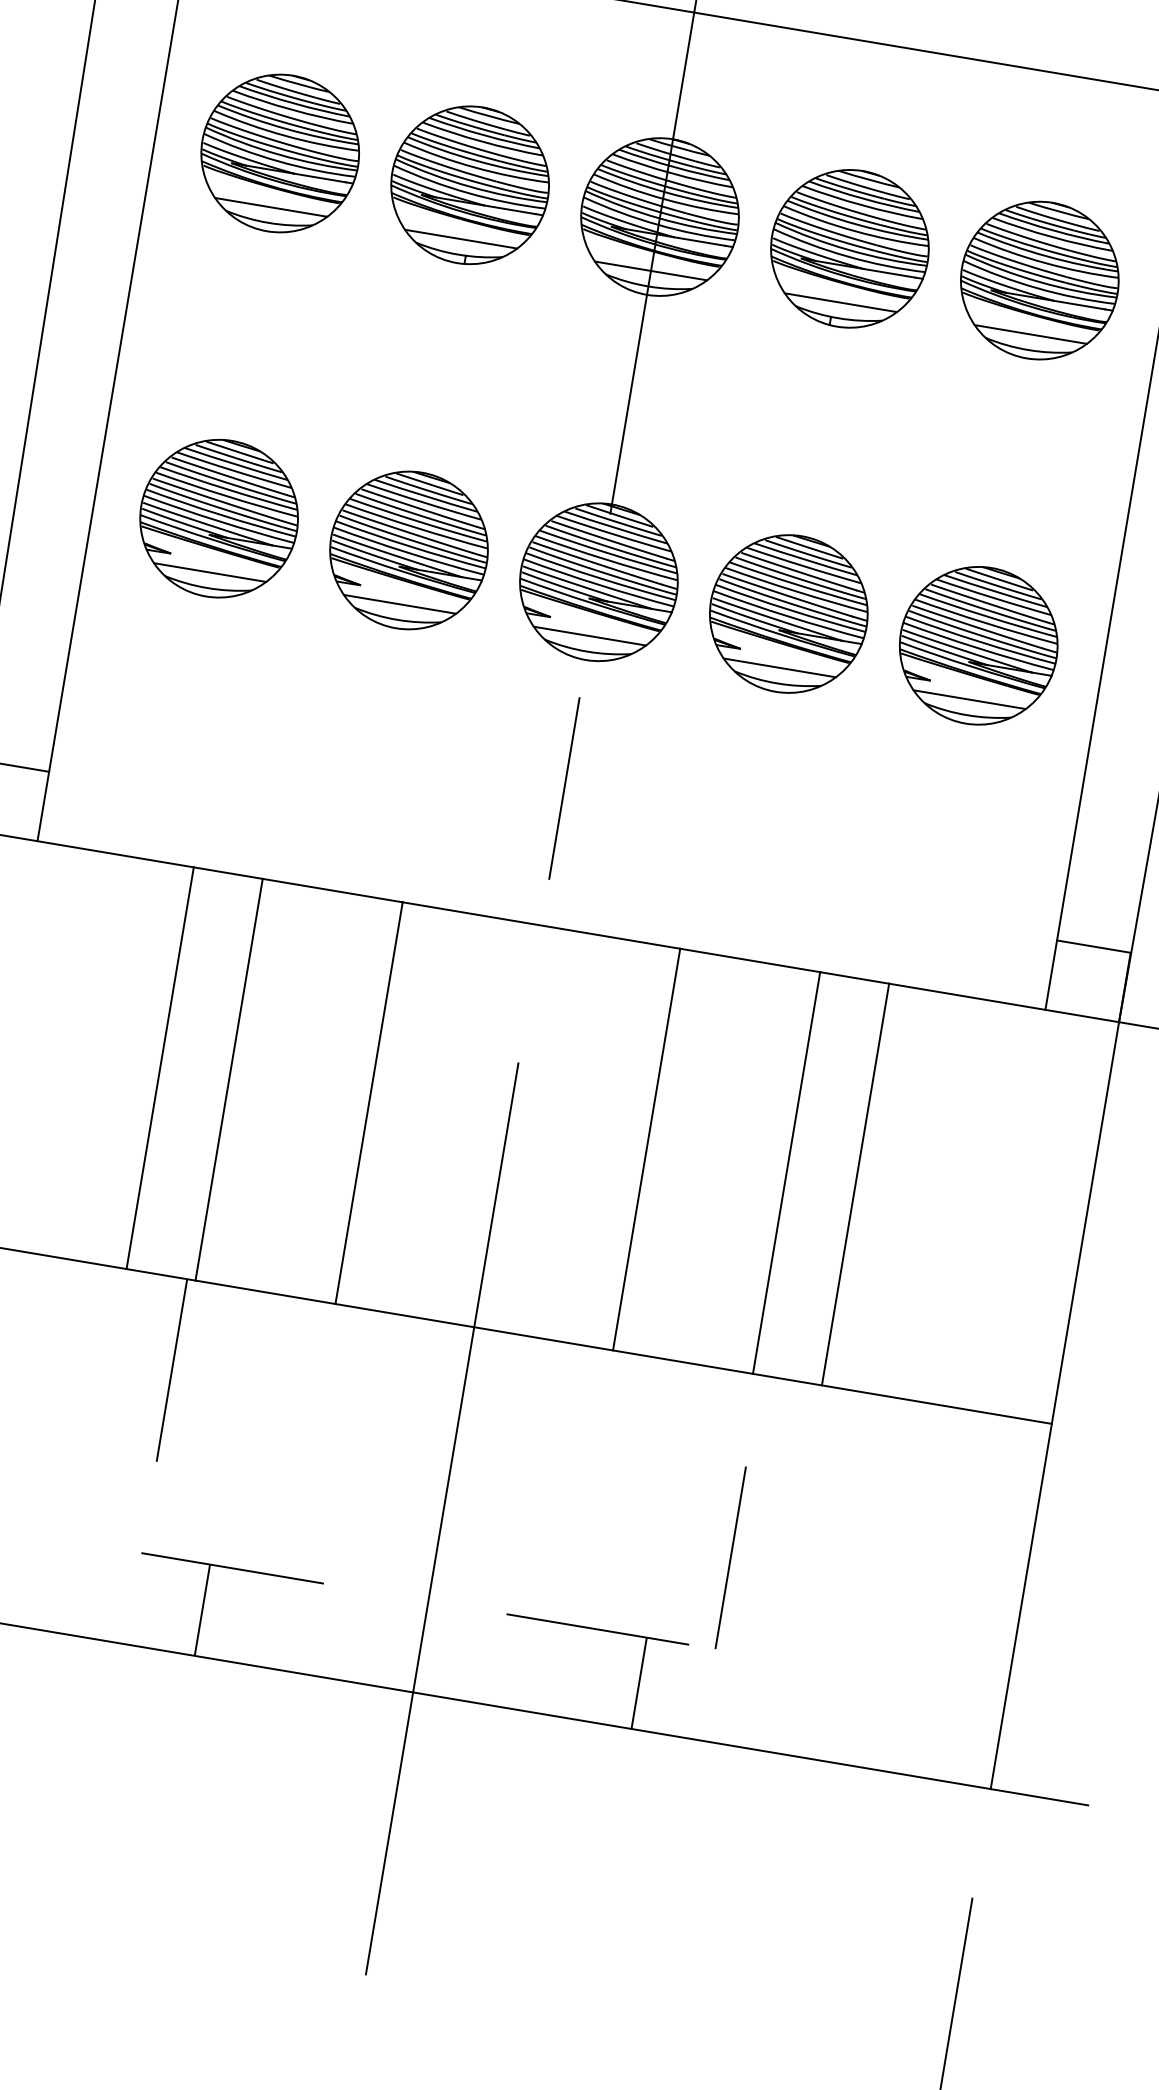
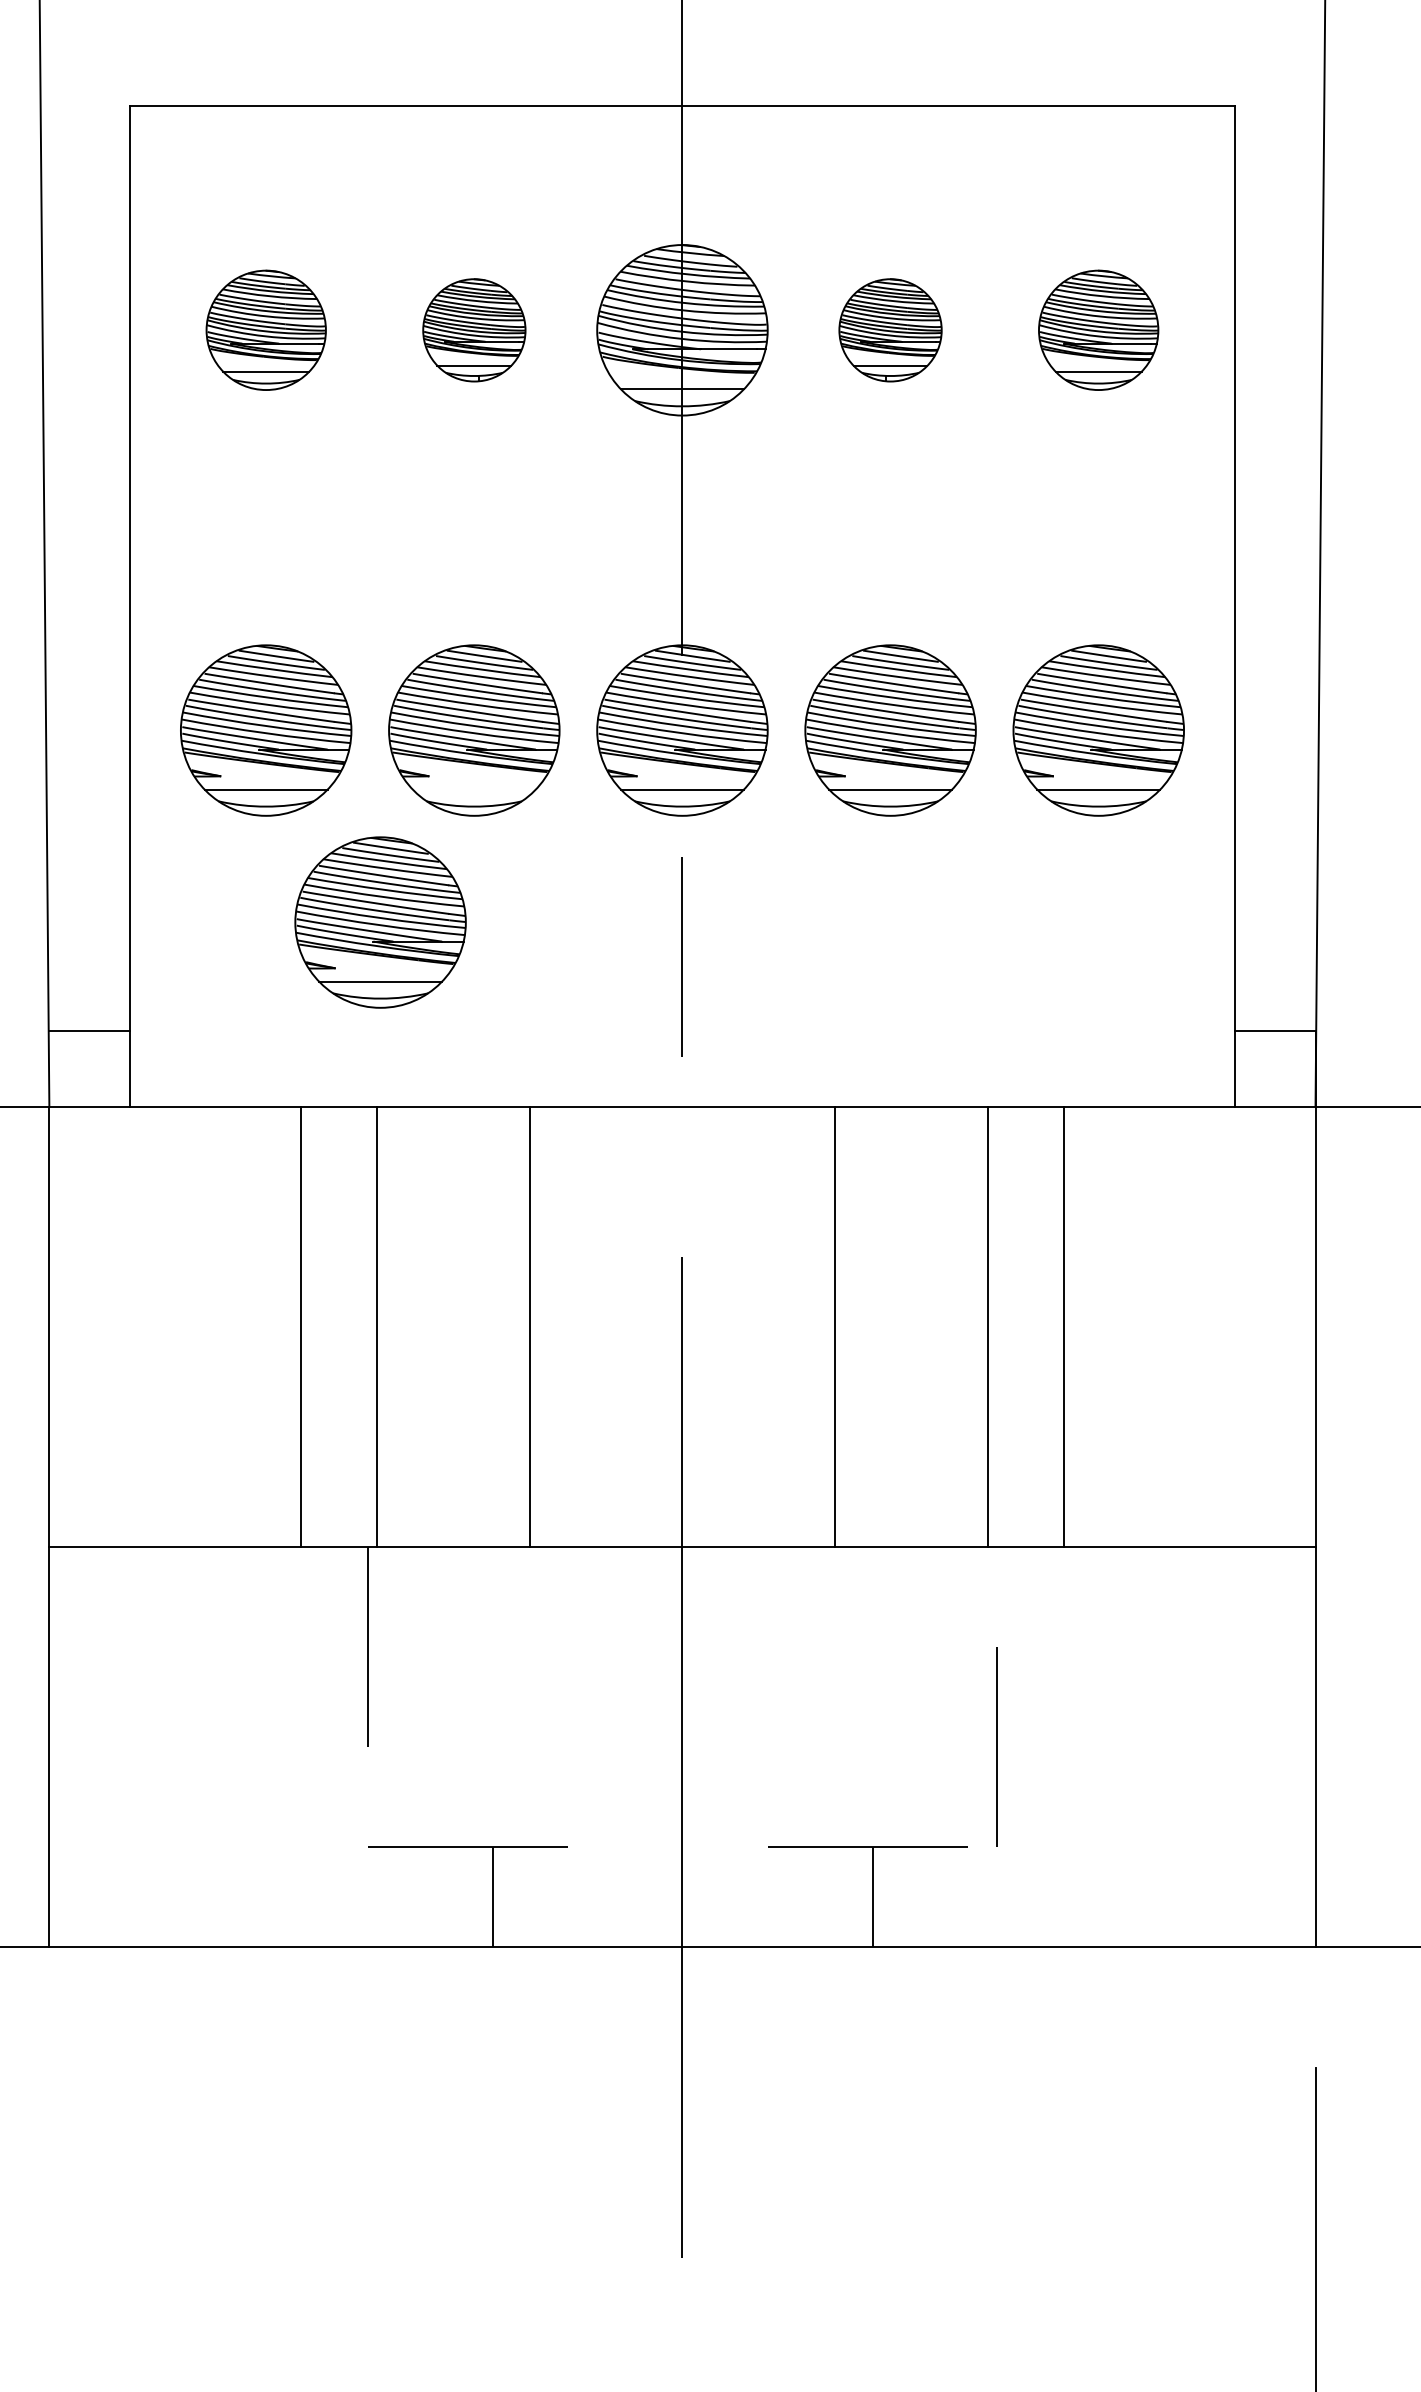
part: (280, 153) -> (266, 330), size x0.7
part: (470, 185) -> (474, 330), size x0.6
part: (849, 249) -> (890, 330), size x0.6
part: (1039, 280) -> (1098, 330), size x0.7
line: (399, 604) -> (473, 789), removed
part: (294, 711) -> (380, 922), added
line: (202, 1610) -> (493, 1897), moved
line: (638, 1683) -> (872, 1897), moved

